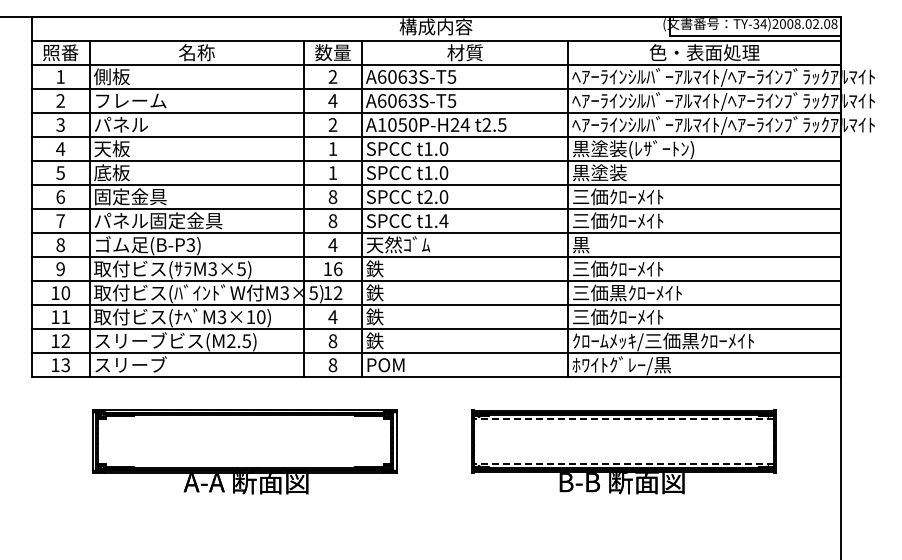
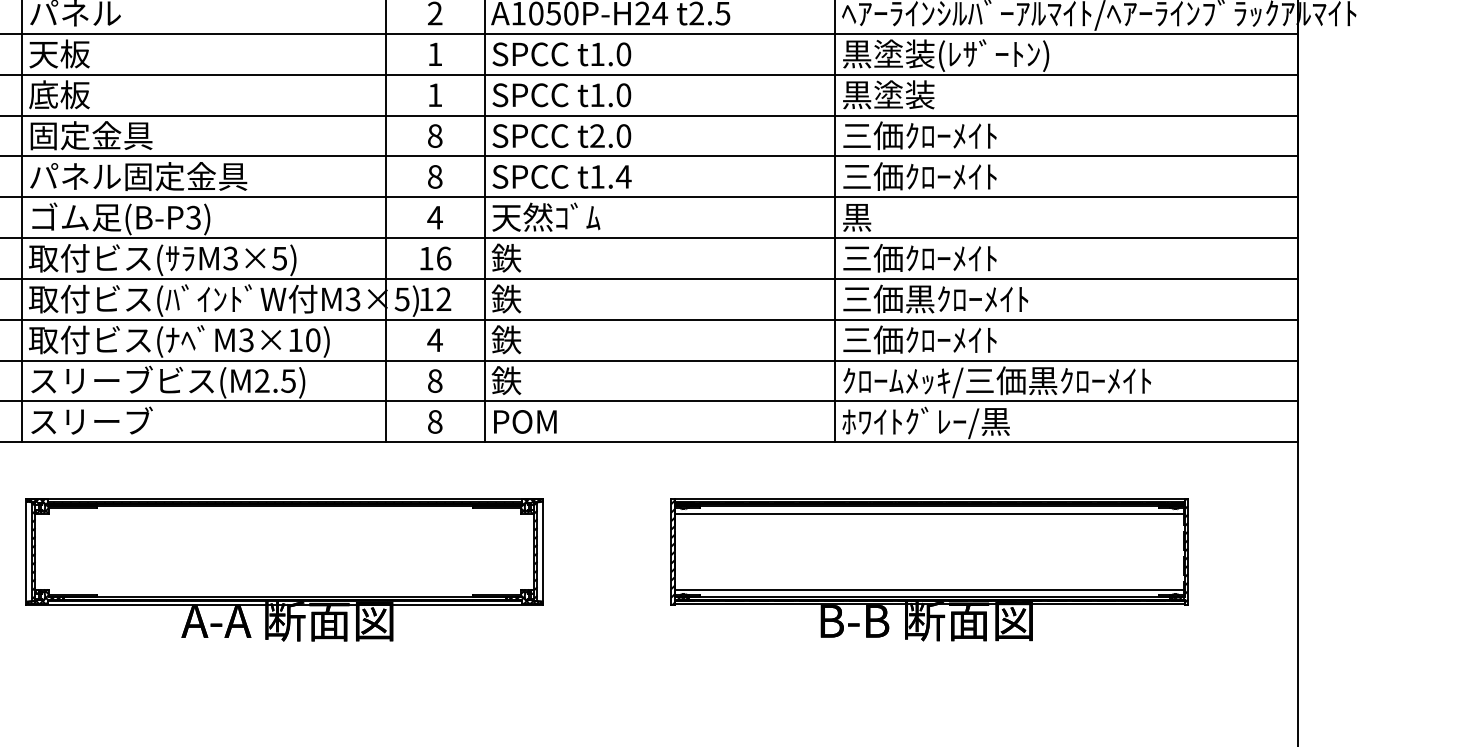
line: (623, 419) -> (929, 514), dashed -> solid
line: (623, 463) -> (929, 589), dashed -> solid

